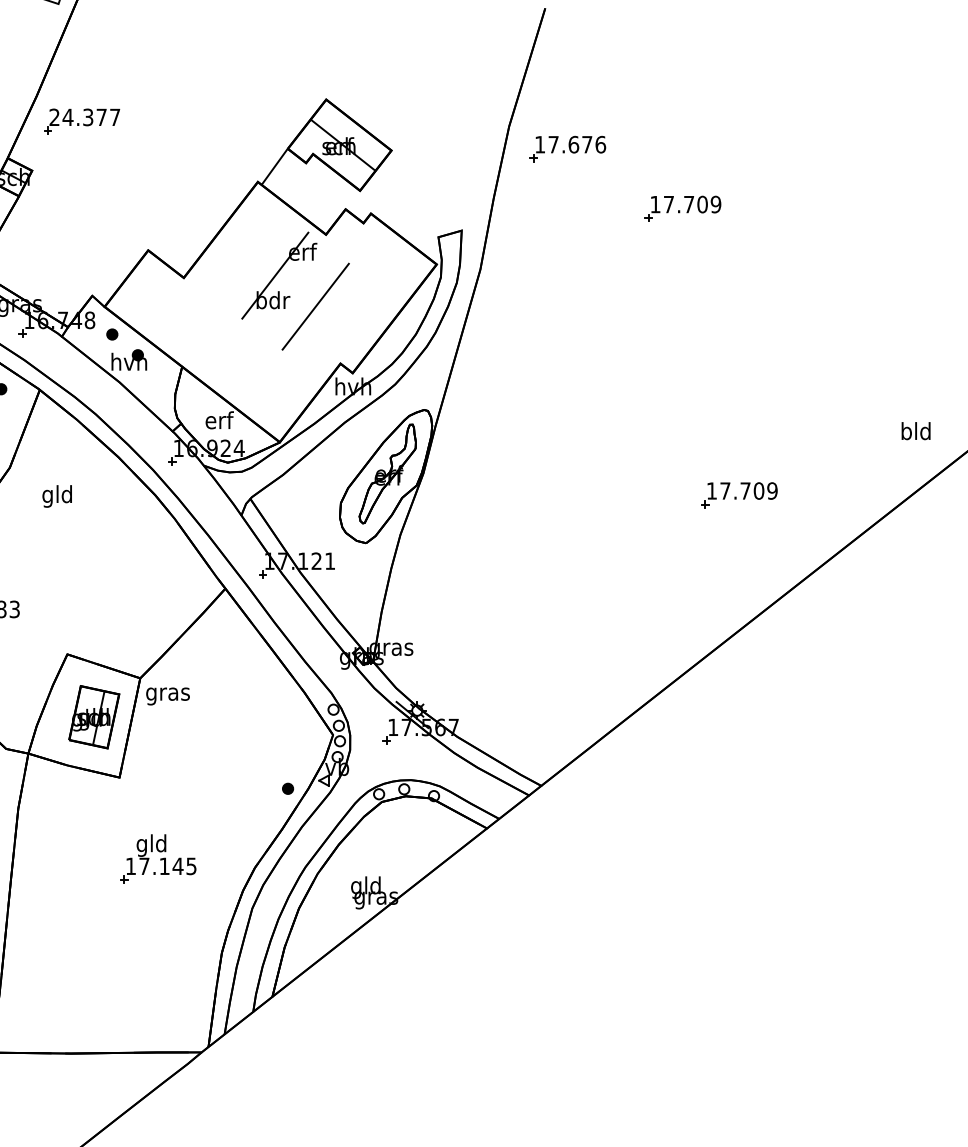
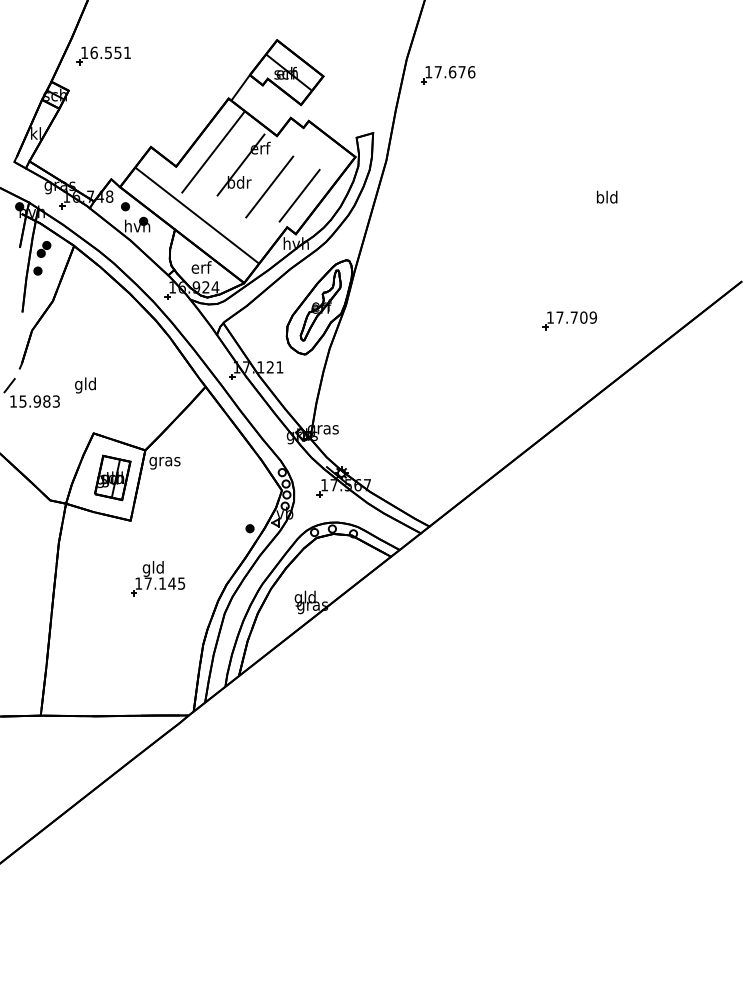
text: (84, 116) -> (105, 52), 24.377 -> 16.551
part: (682, 208) -> (529, 117), removed
line: (236, 256) -> (213, 151), added
line: (357, 318) -> (299, 195), added
line: (212, 346) -> (196, 215), added
text: (916, 430) -> (607, 196), moved
text: (57, 496) -> (85, 385), moved

